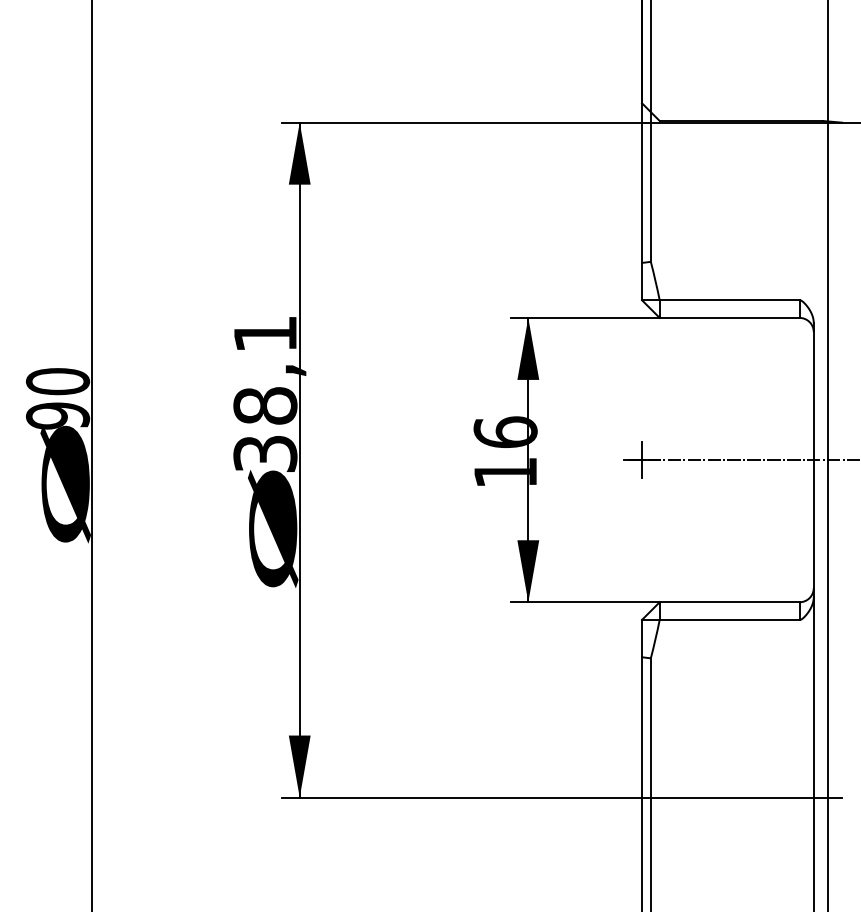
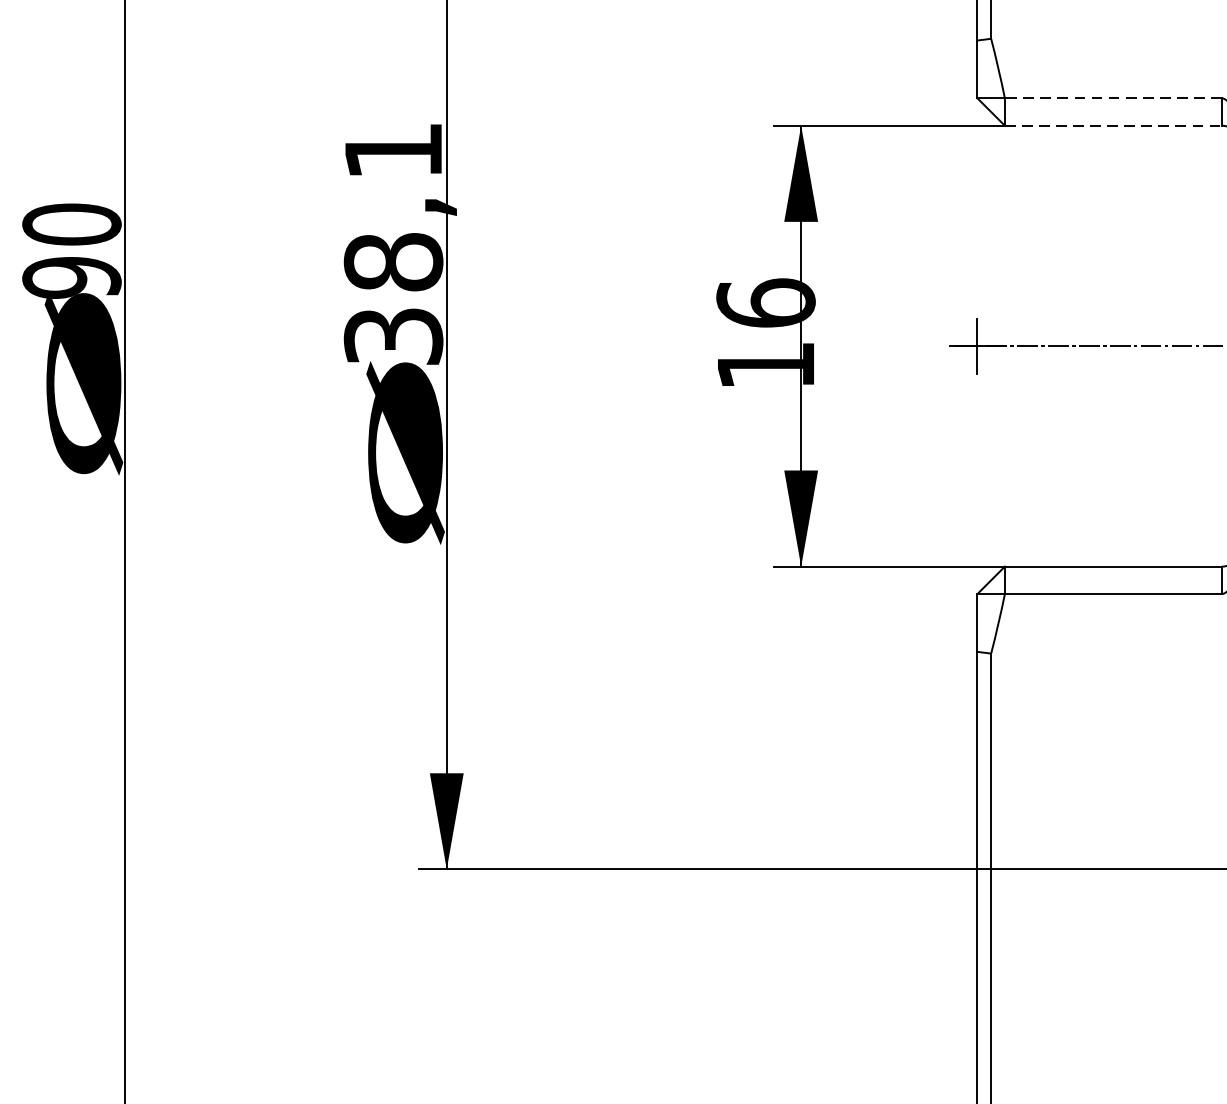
line: (729, 300) -> (1113, 98), solid -> dashed
line: (729, 317) -> (1113, 125), solid -> dashed

